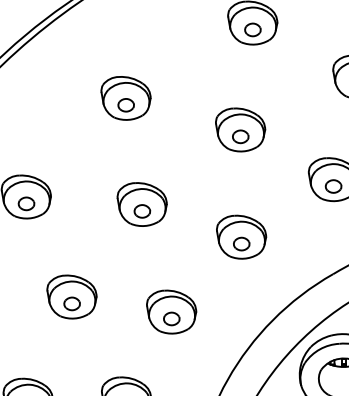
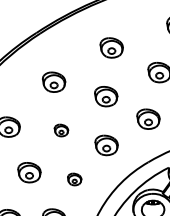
part: (142, 204) -> (61, 130), size x0.6
part: (170, 312) -> (74, 179), size x0.6

